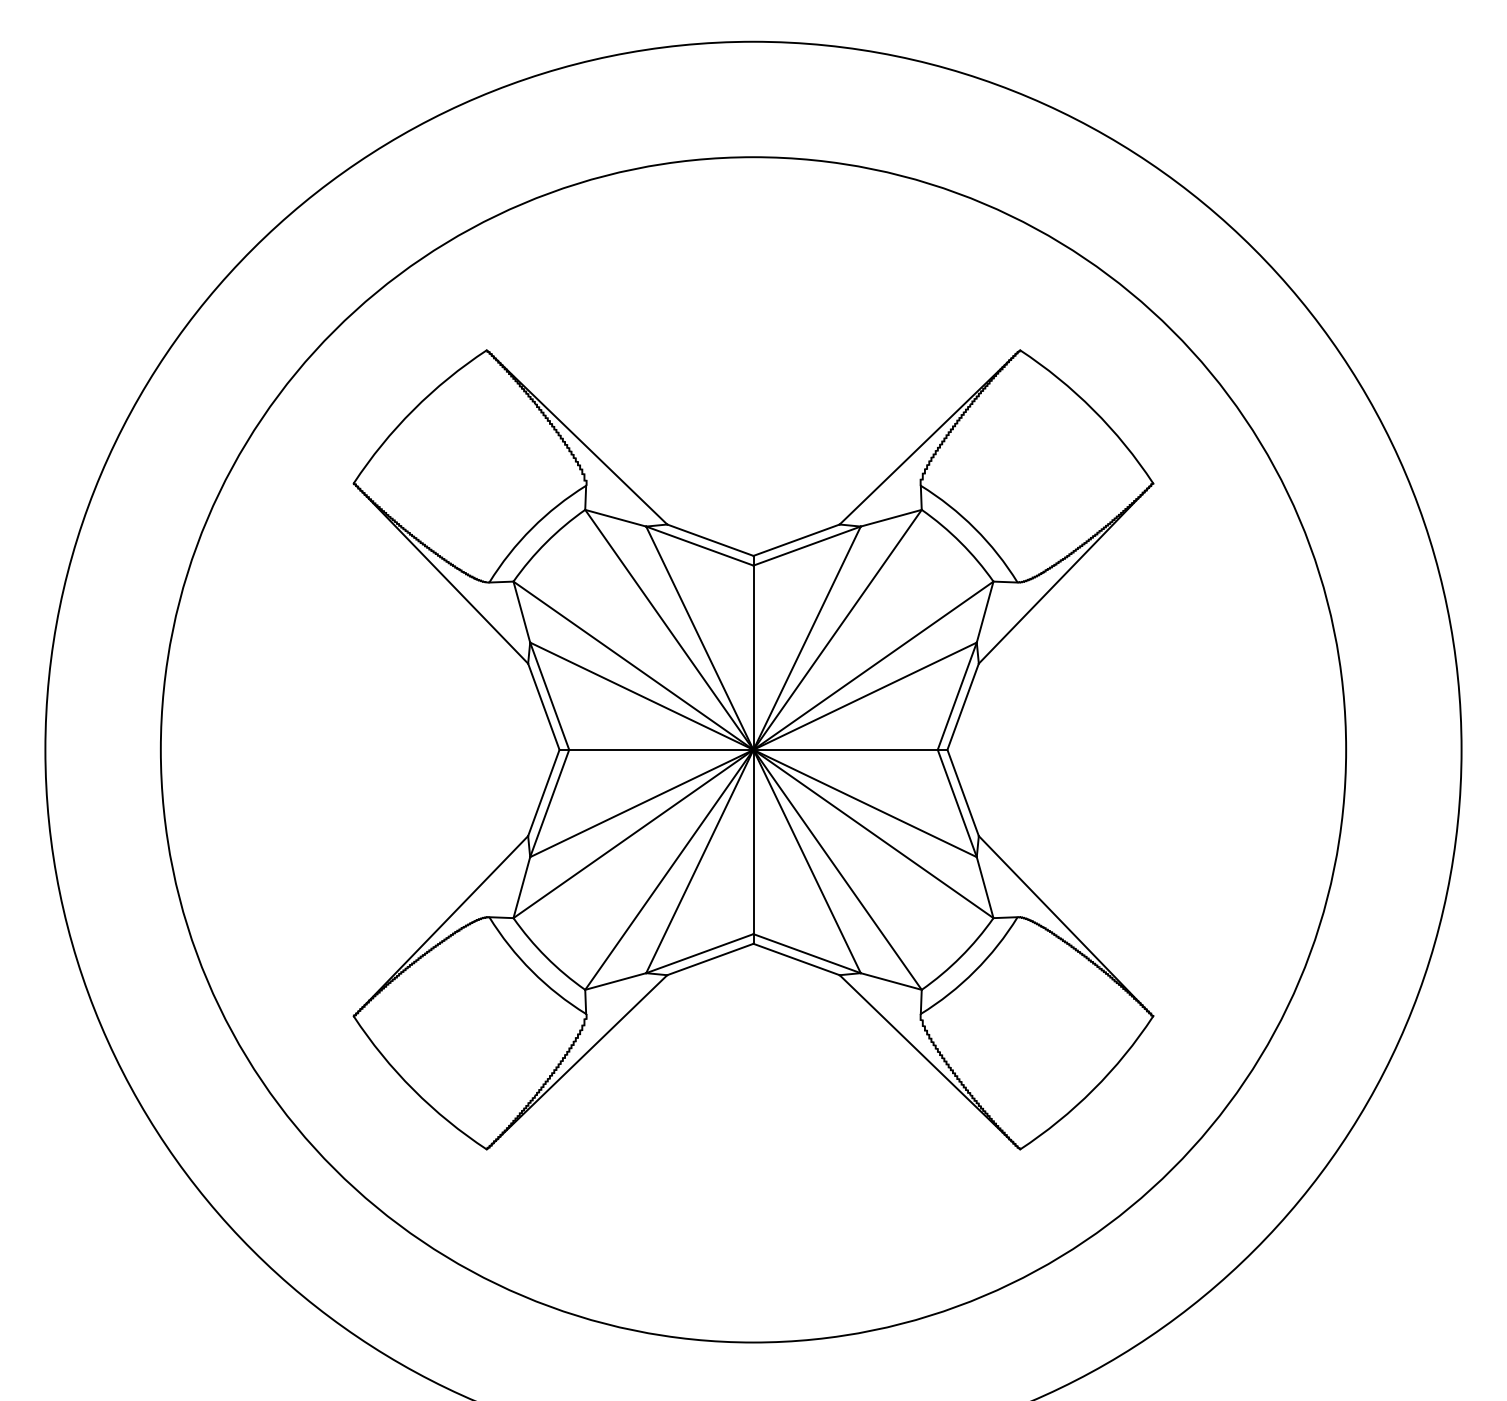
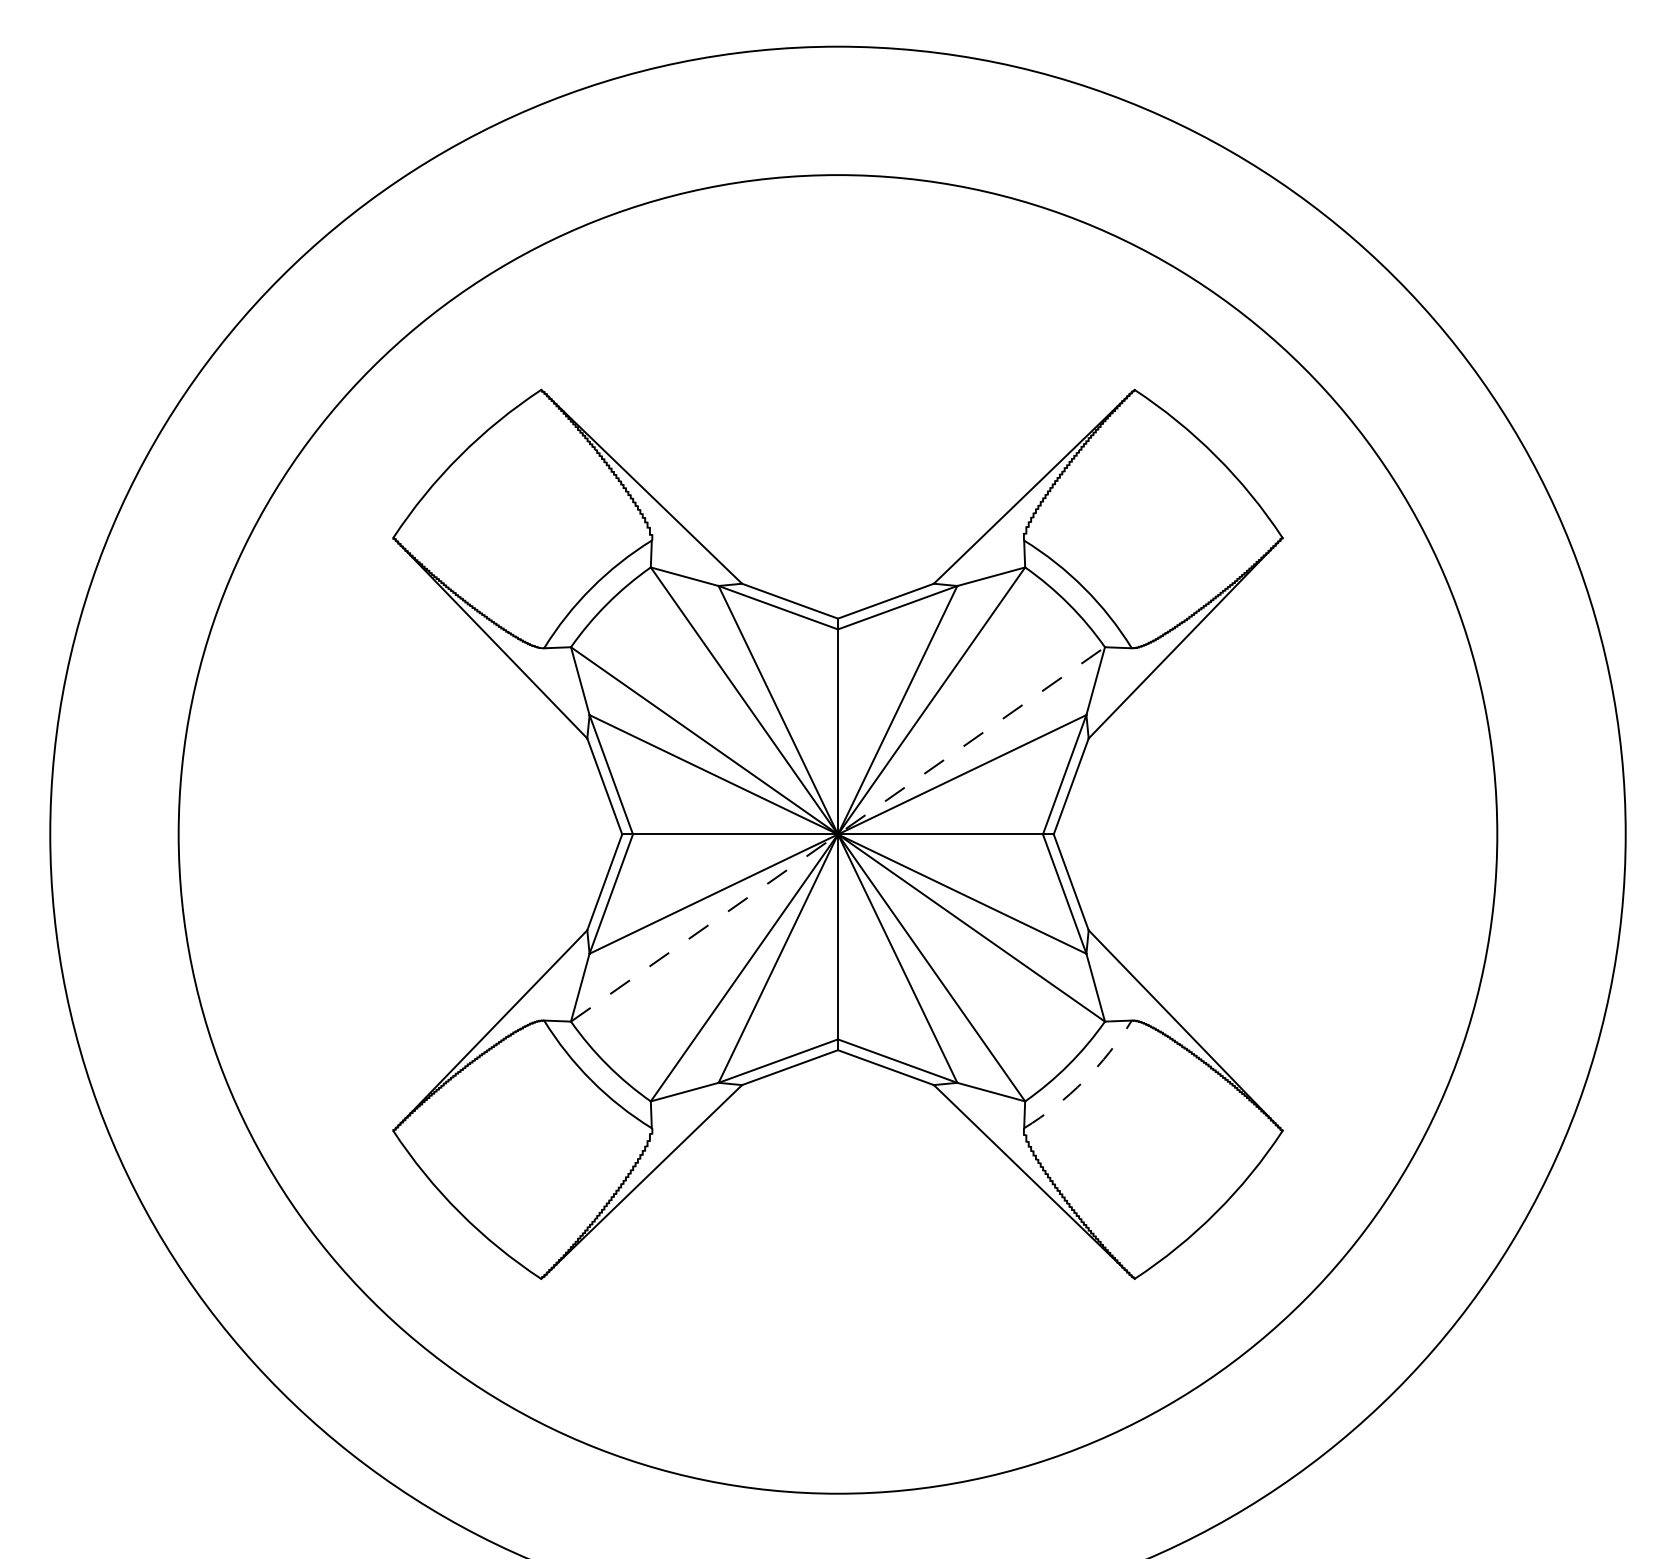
line: (753, 749) -> (838, 834), solid -> dashed
arc: (975, 971) -> (1084, 1080), solid -> dashed

